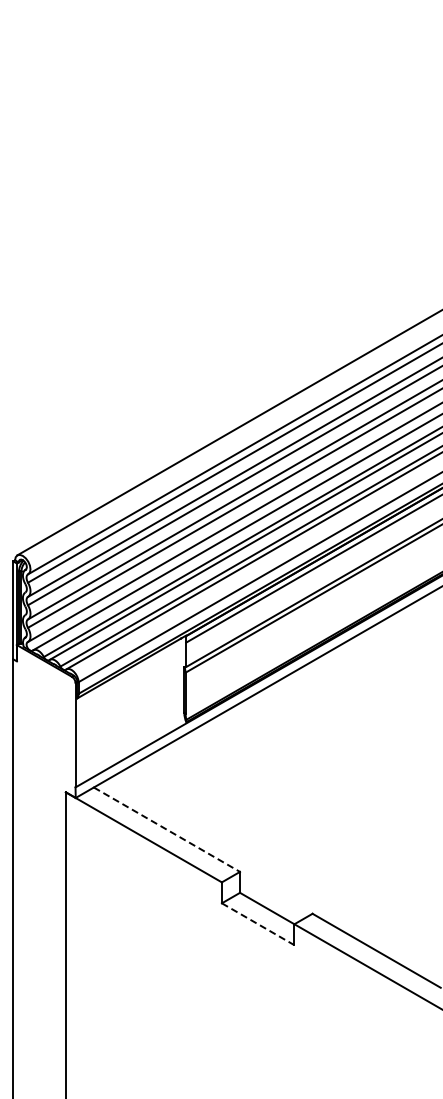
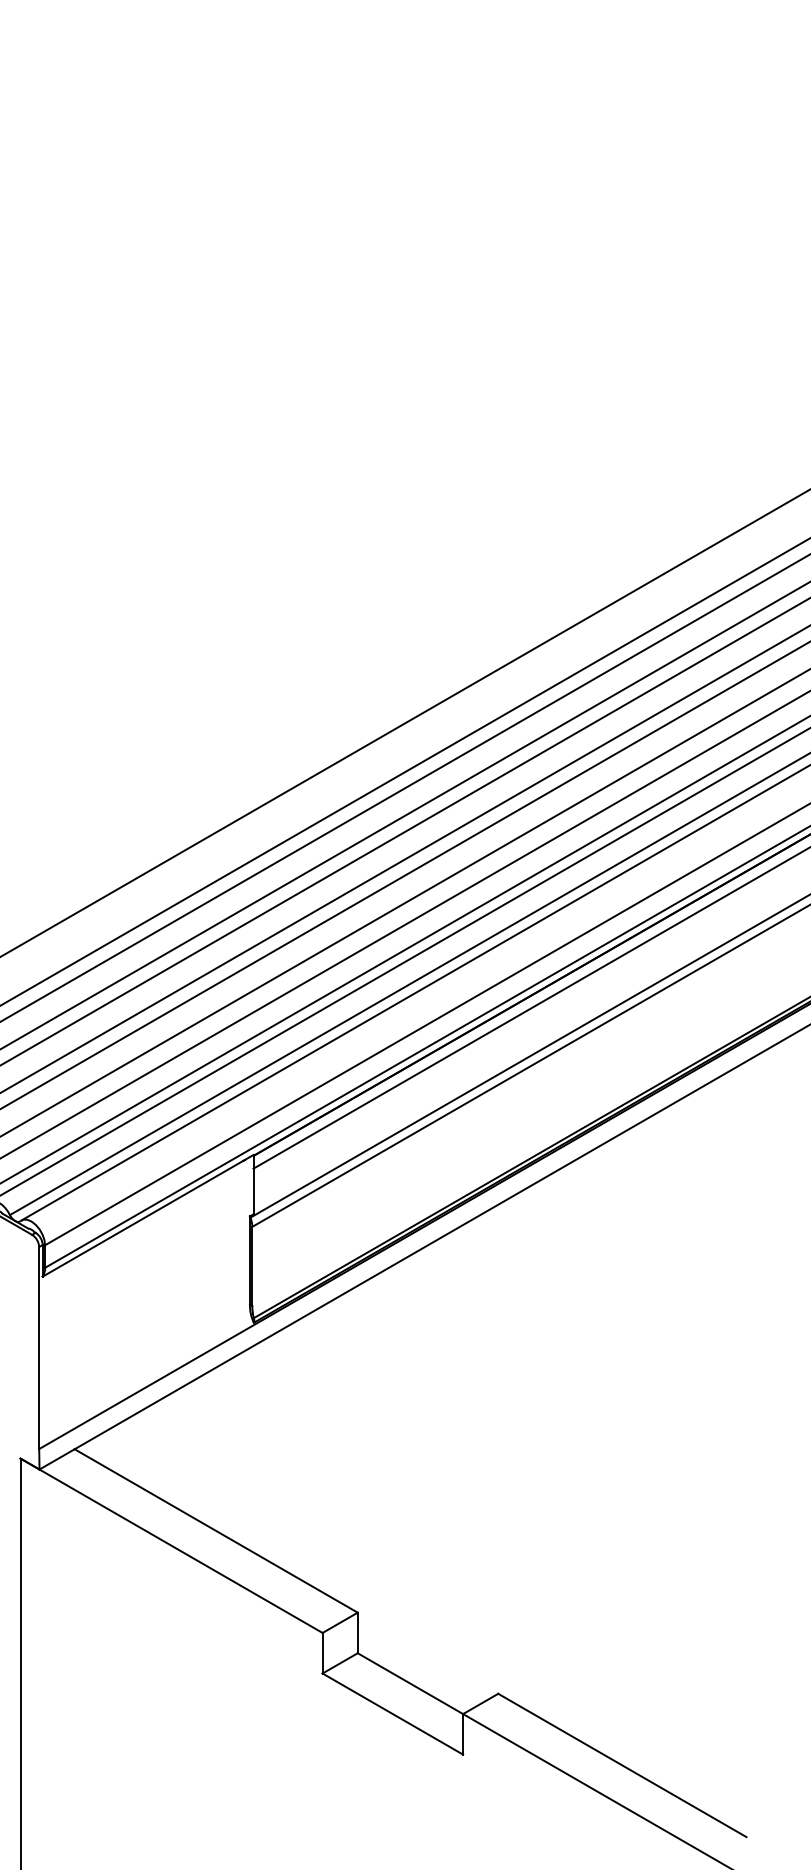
line: (167, 829) -> (217, 1530), dashed -> solid
line: (258, 924) -> (393, 1714), dashed -> solid

